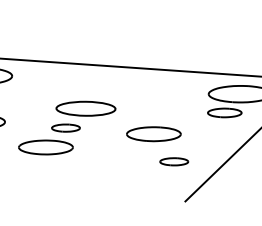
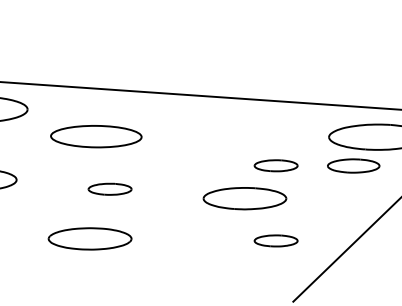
part: (85, 108) -> (95, 136), moved
part: (174, 112) -> (276, 165), added
part: (45, 147) -> (89, 238), moved

